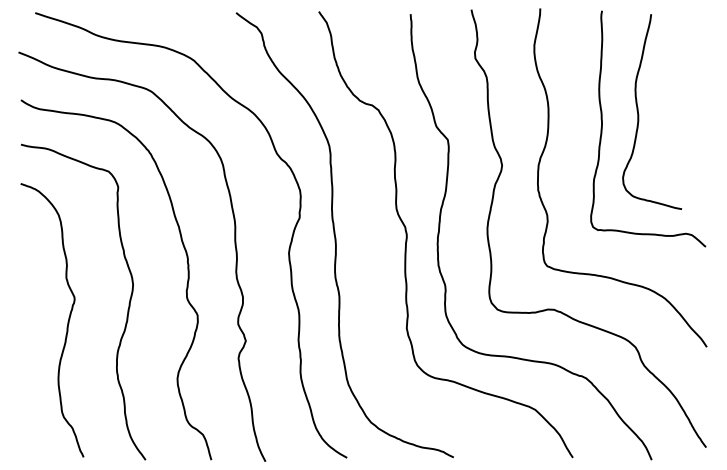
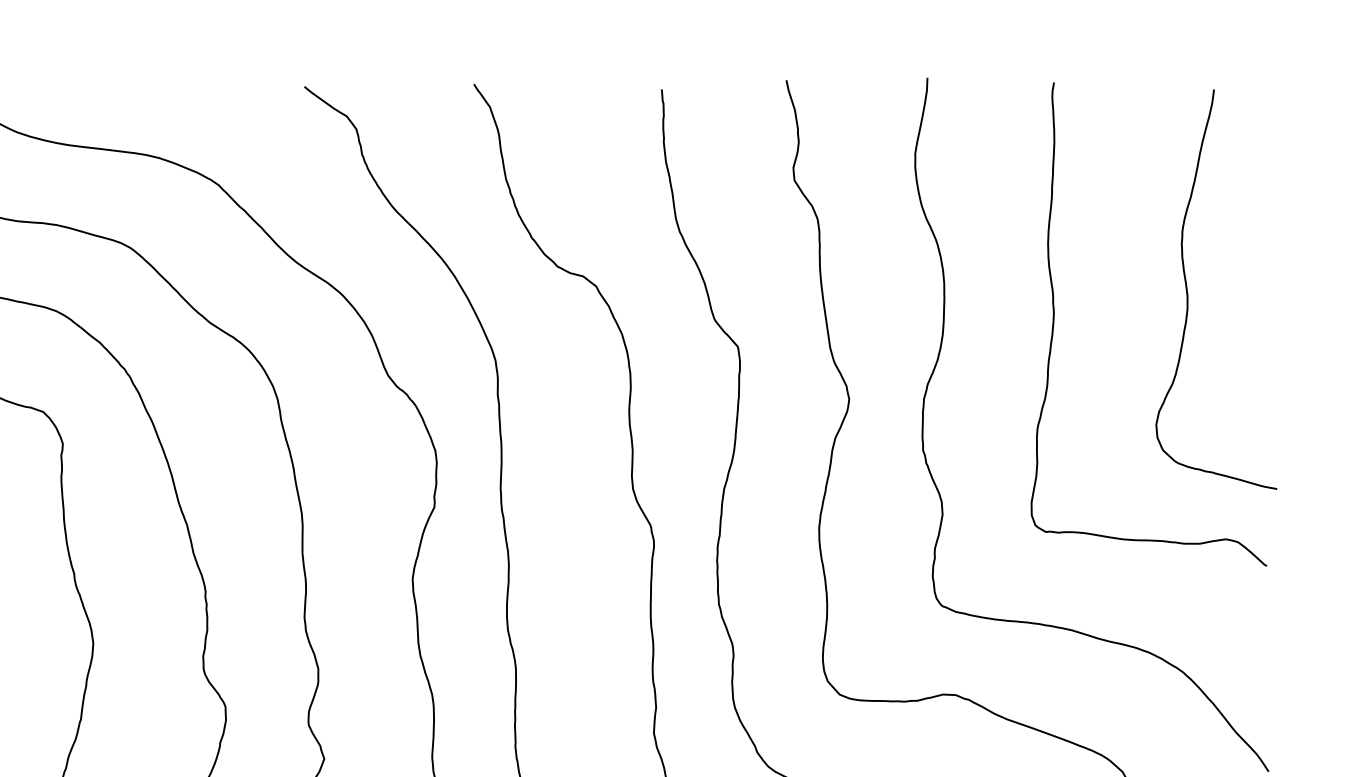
curve: (639, 114) -> (1190, 295), moved

